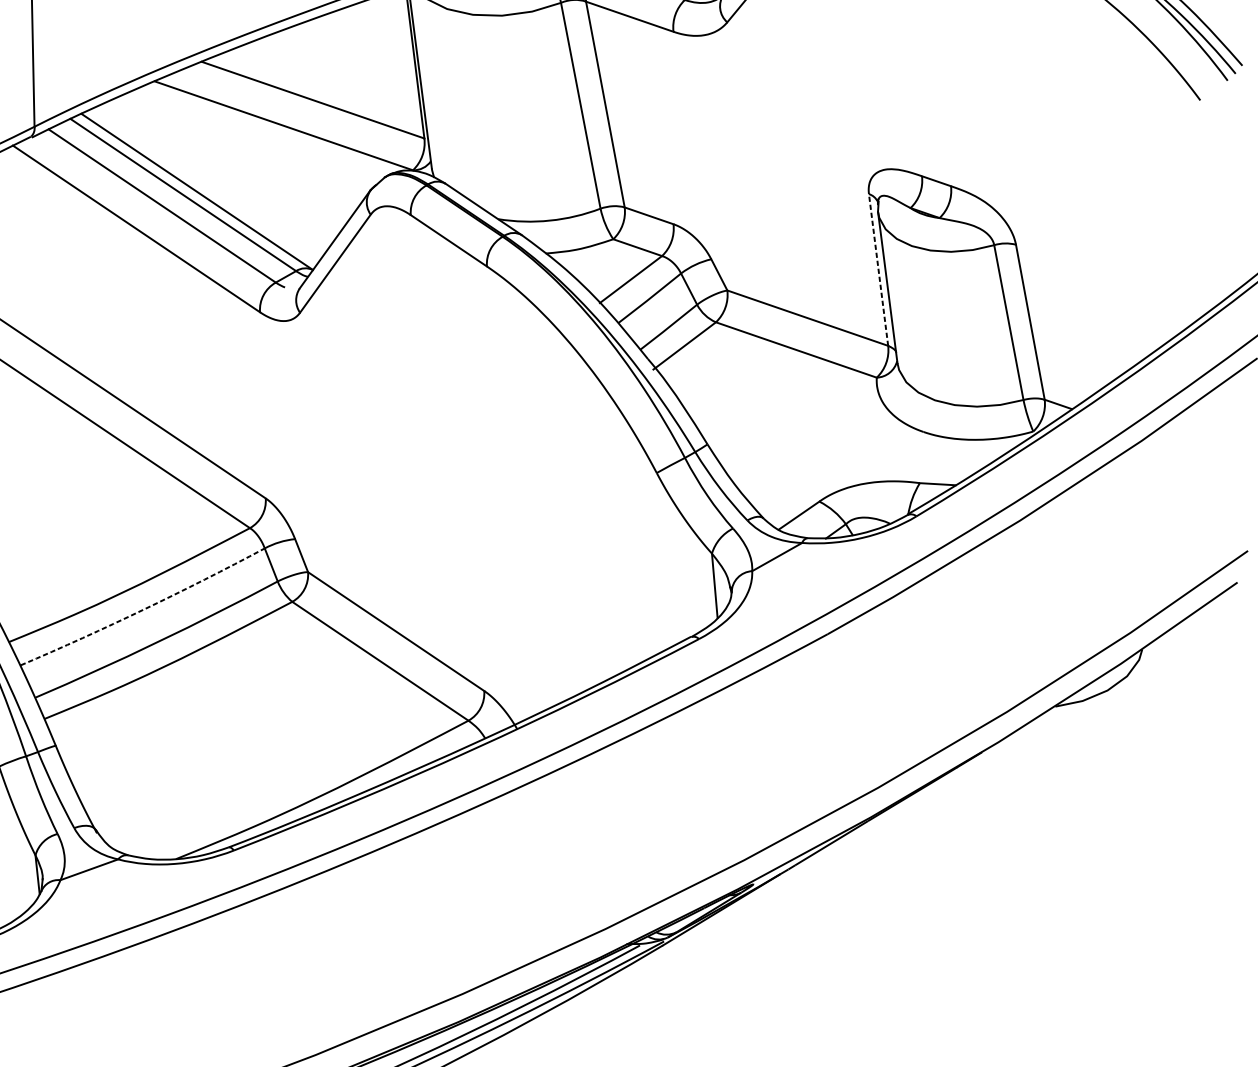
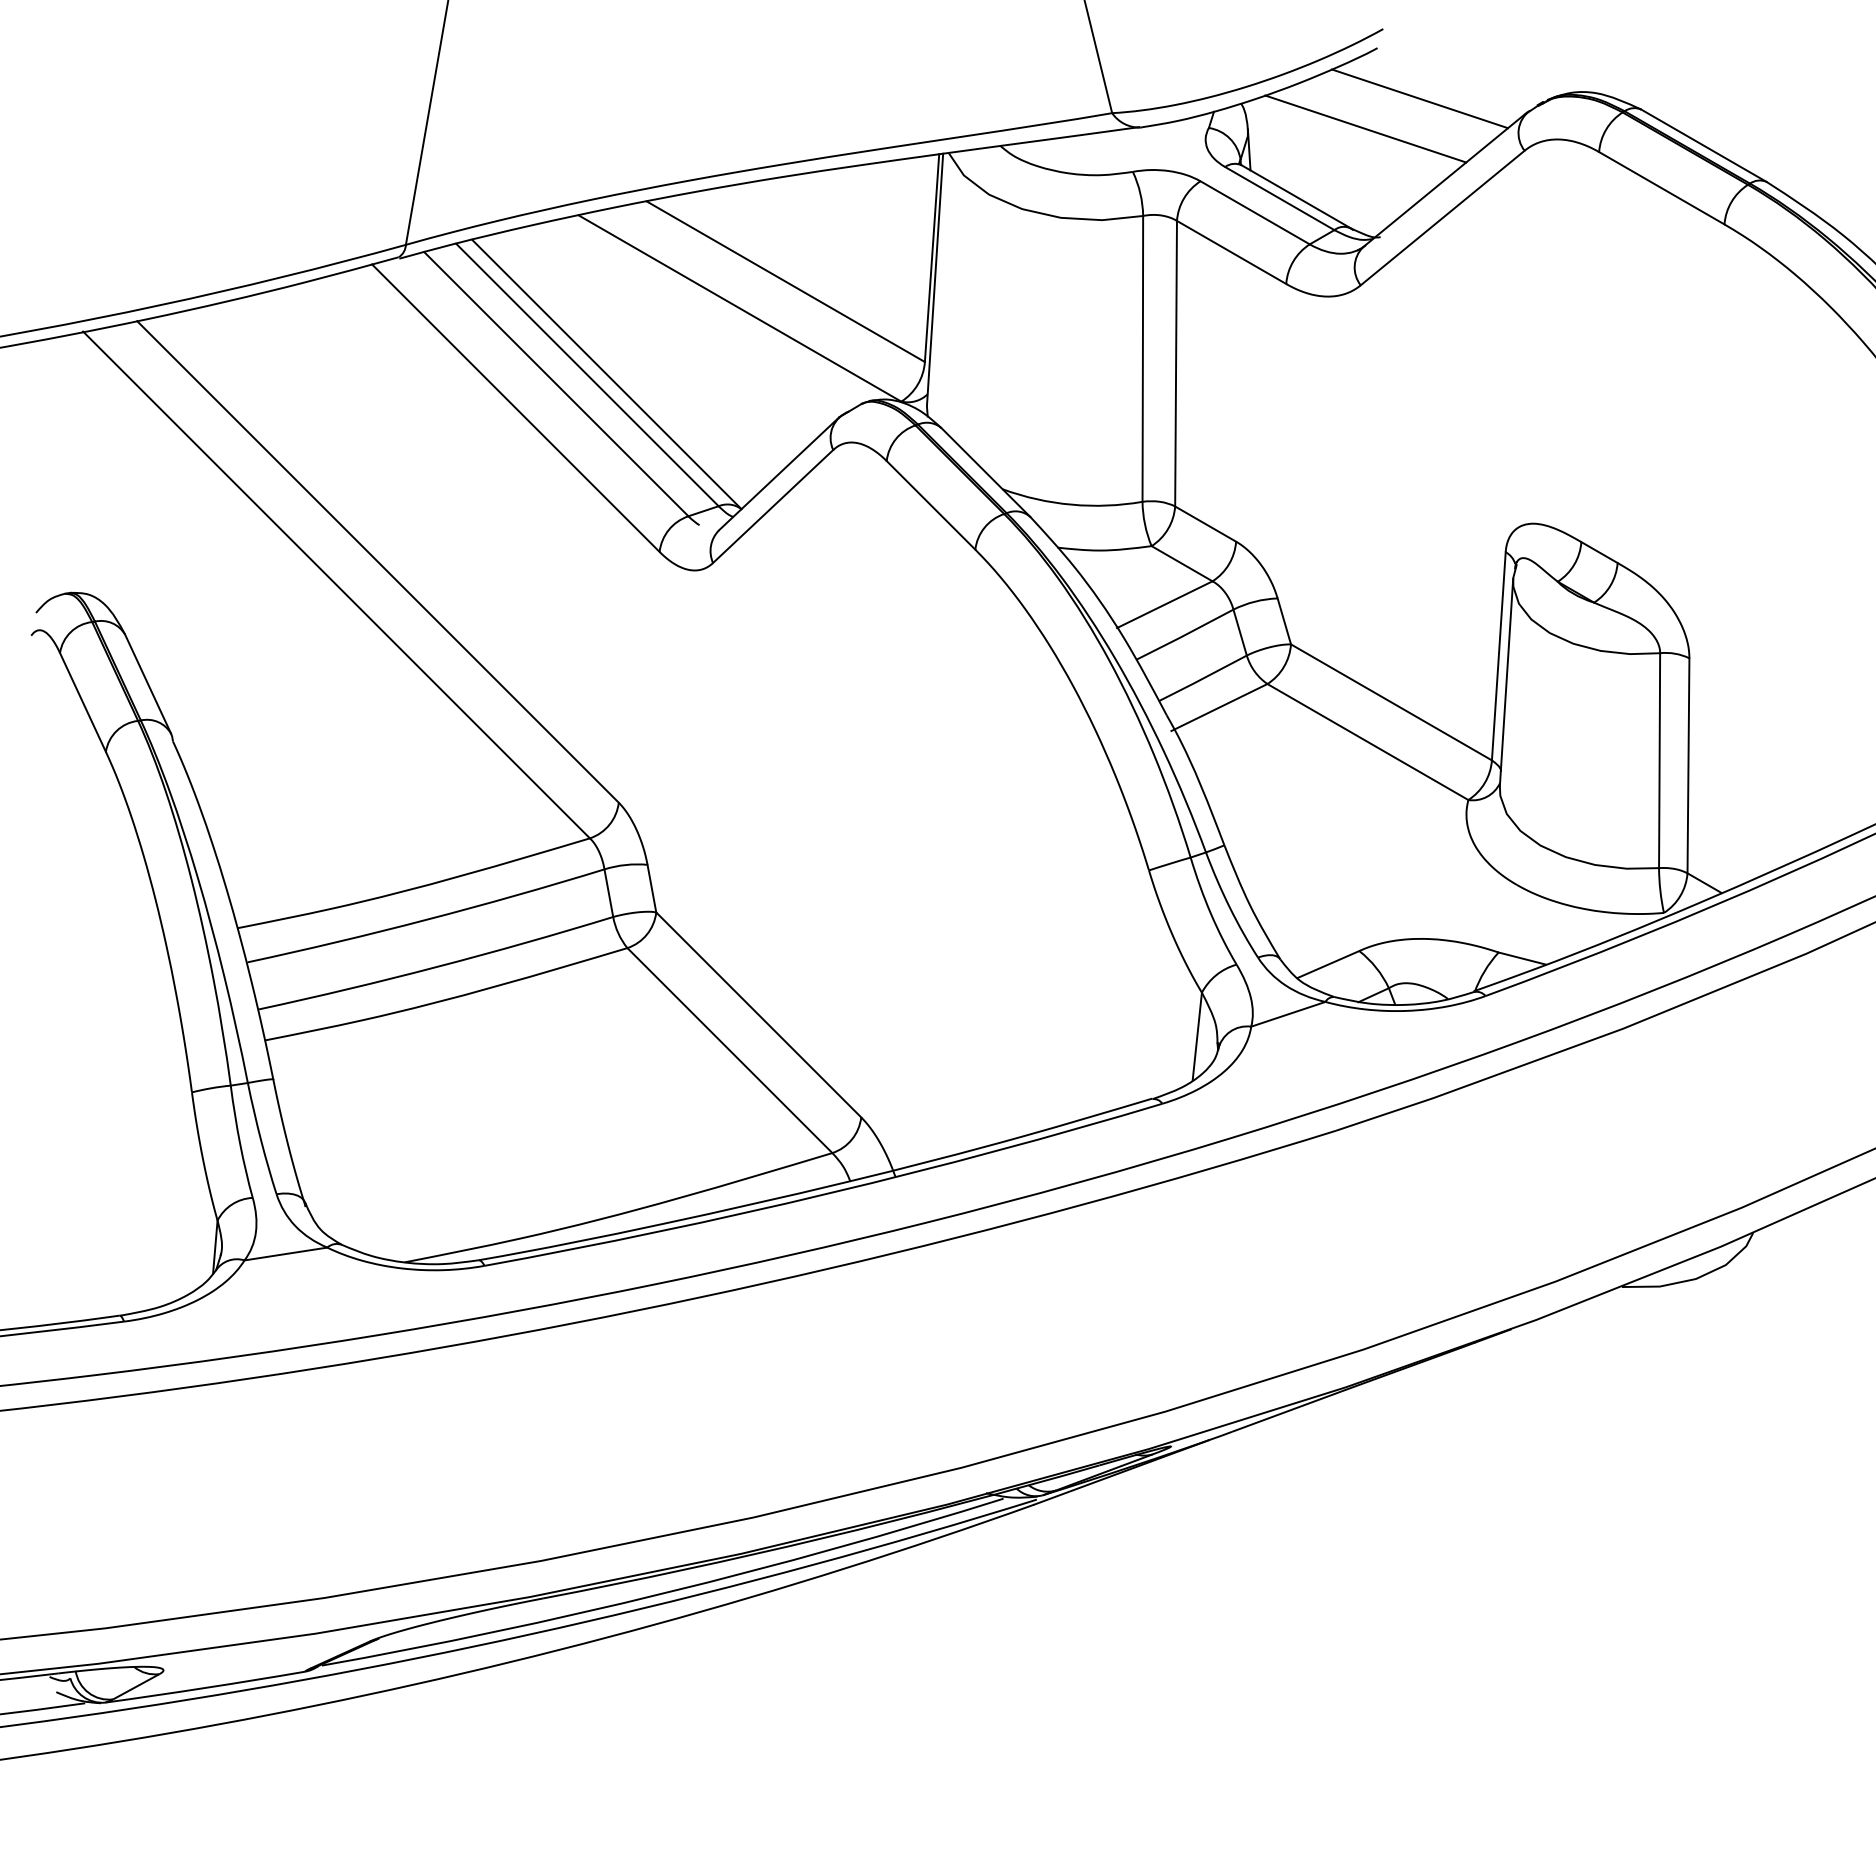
line: (878, 269) -> (1498, 655), dashed -> solid
arc: (143, 609) -> (426, 919), dashed -> solid

